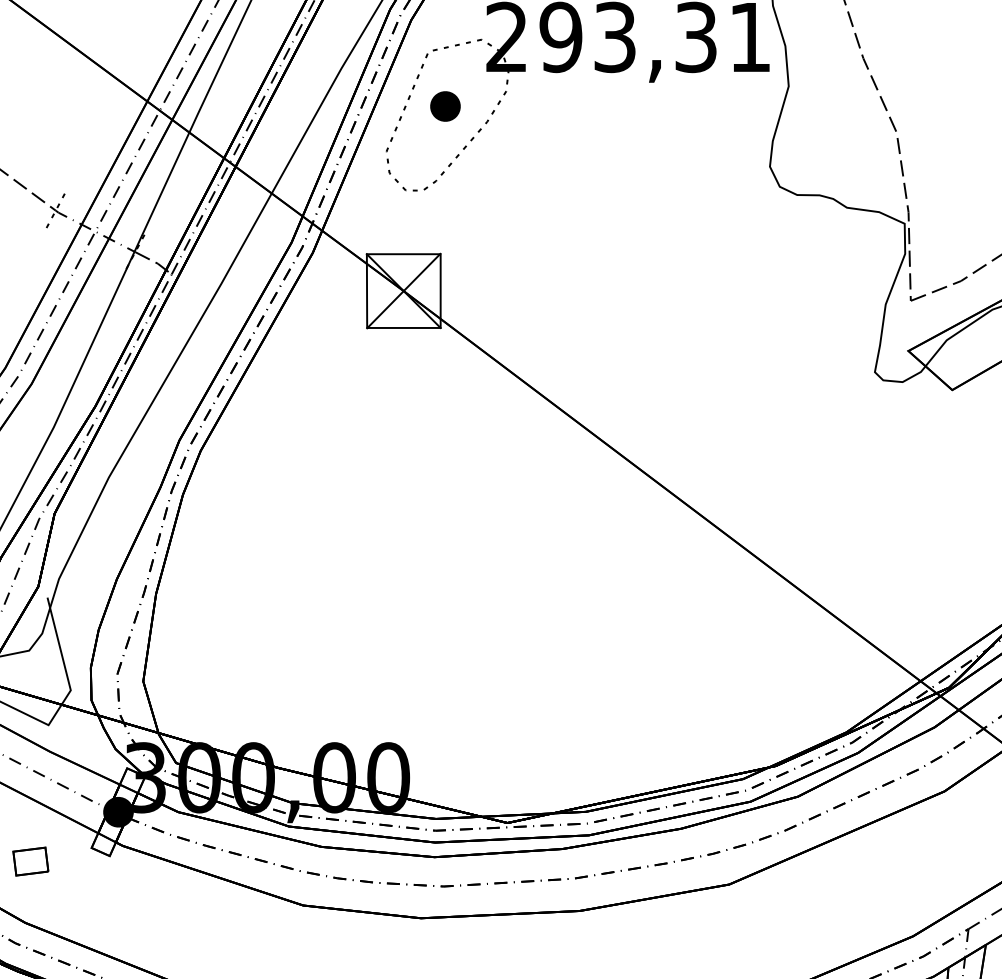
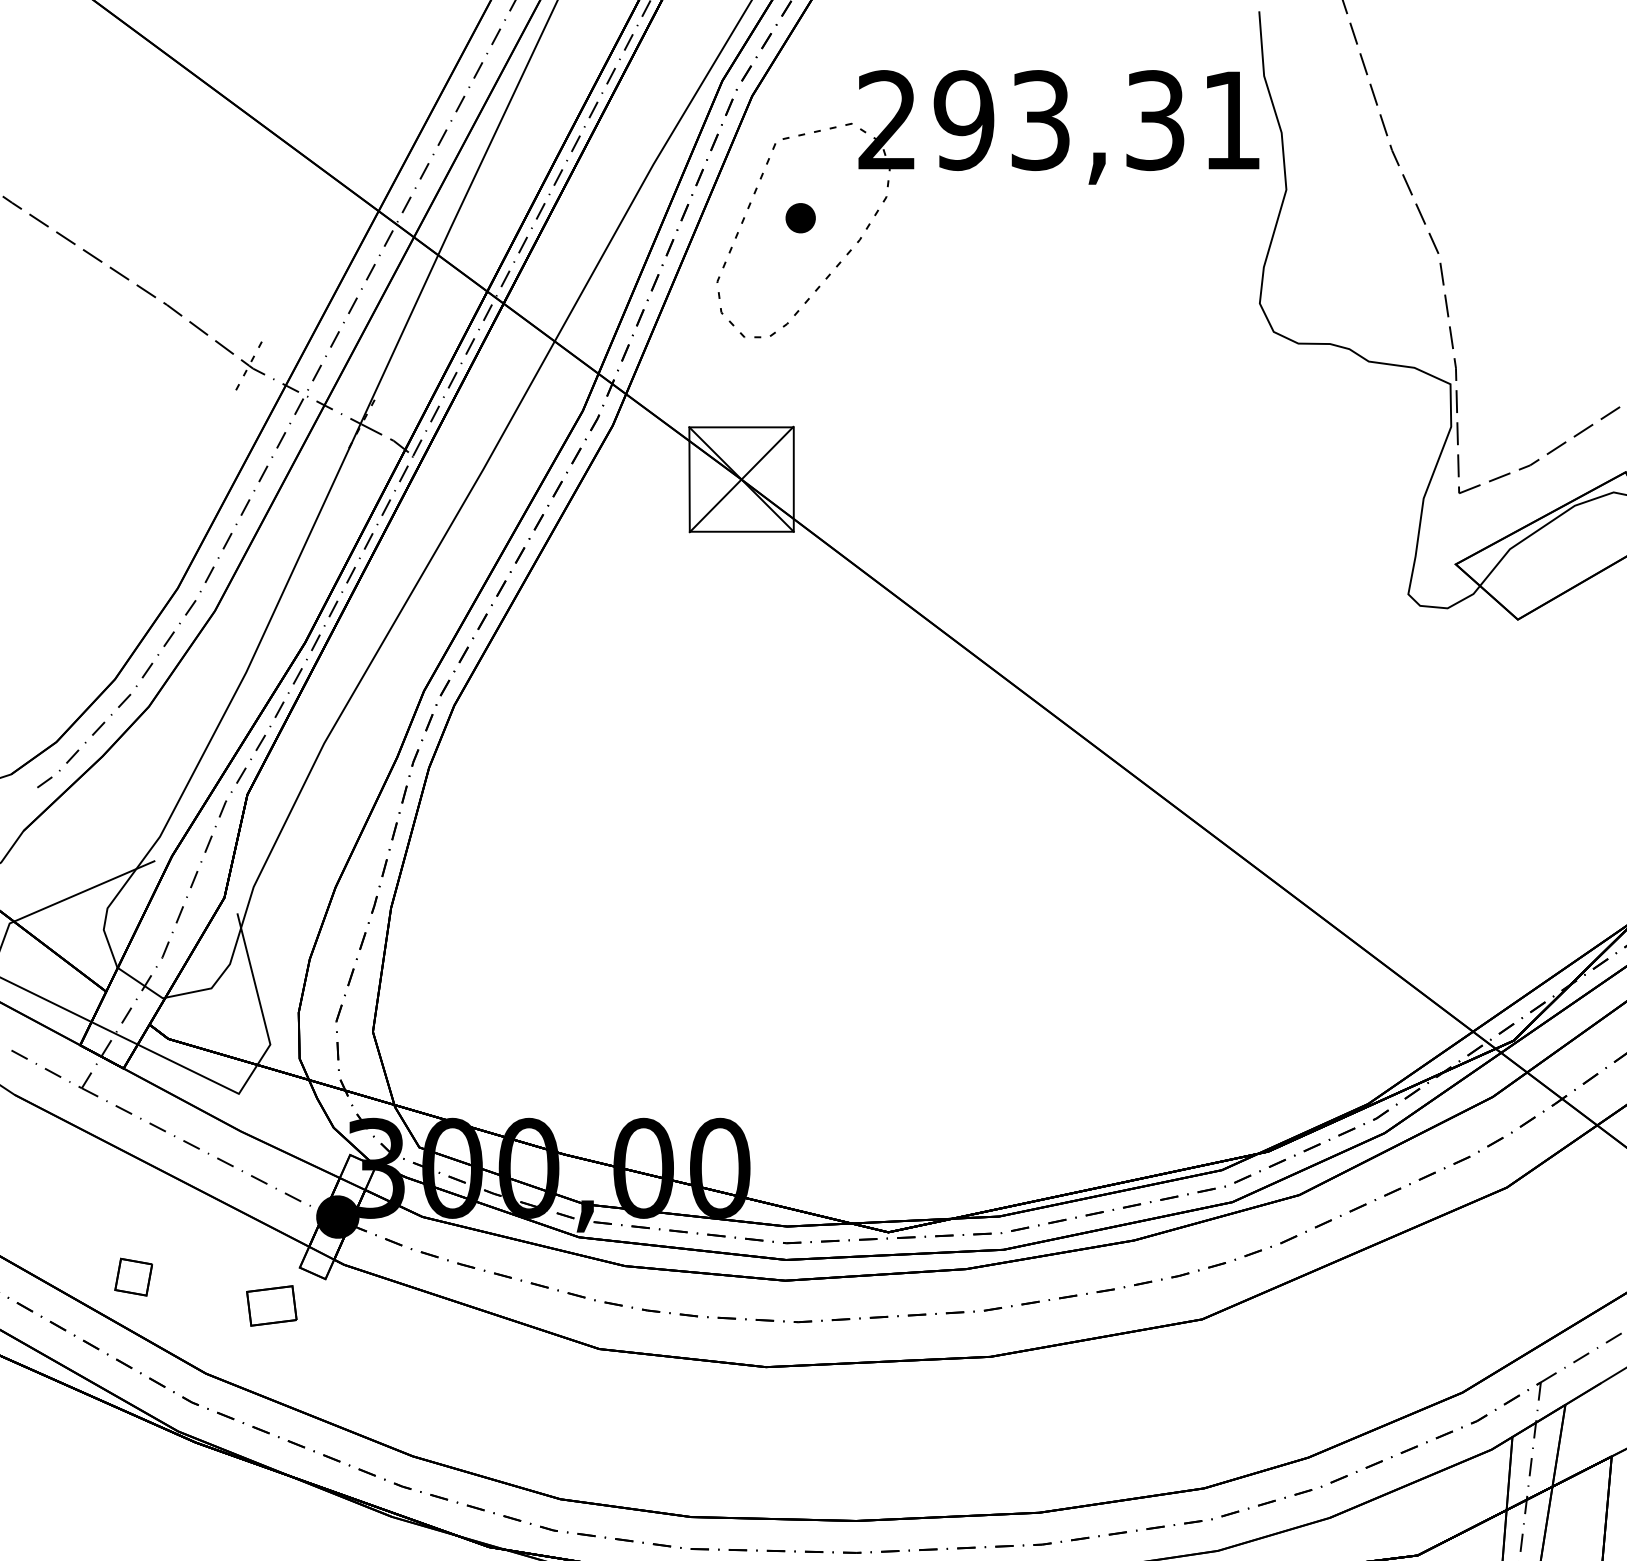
part: (445, 105) -> (800, 217), size x0.7
part: (30, 861) -> (271, 1305), moved

